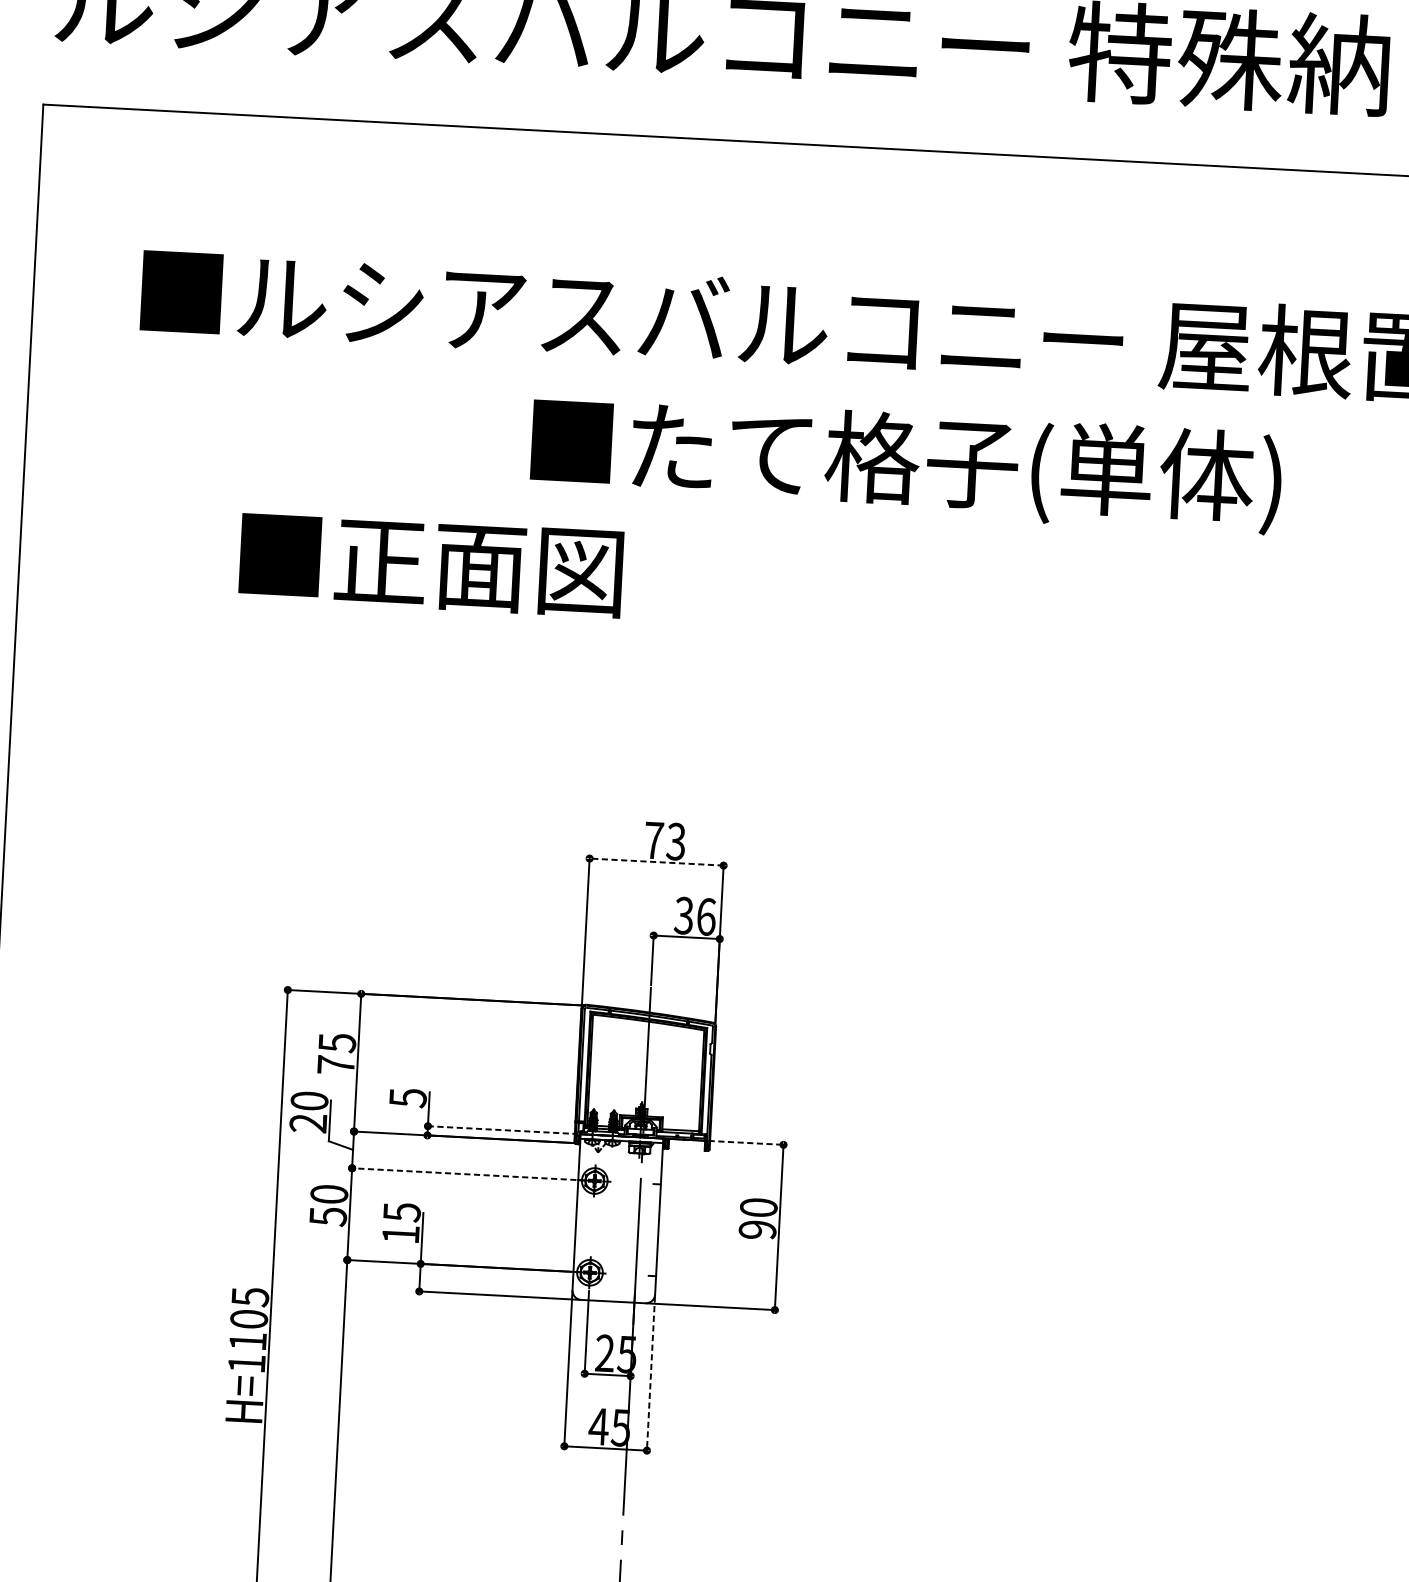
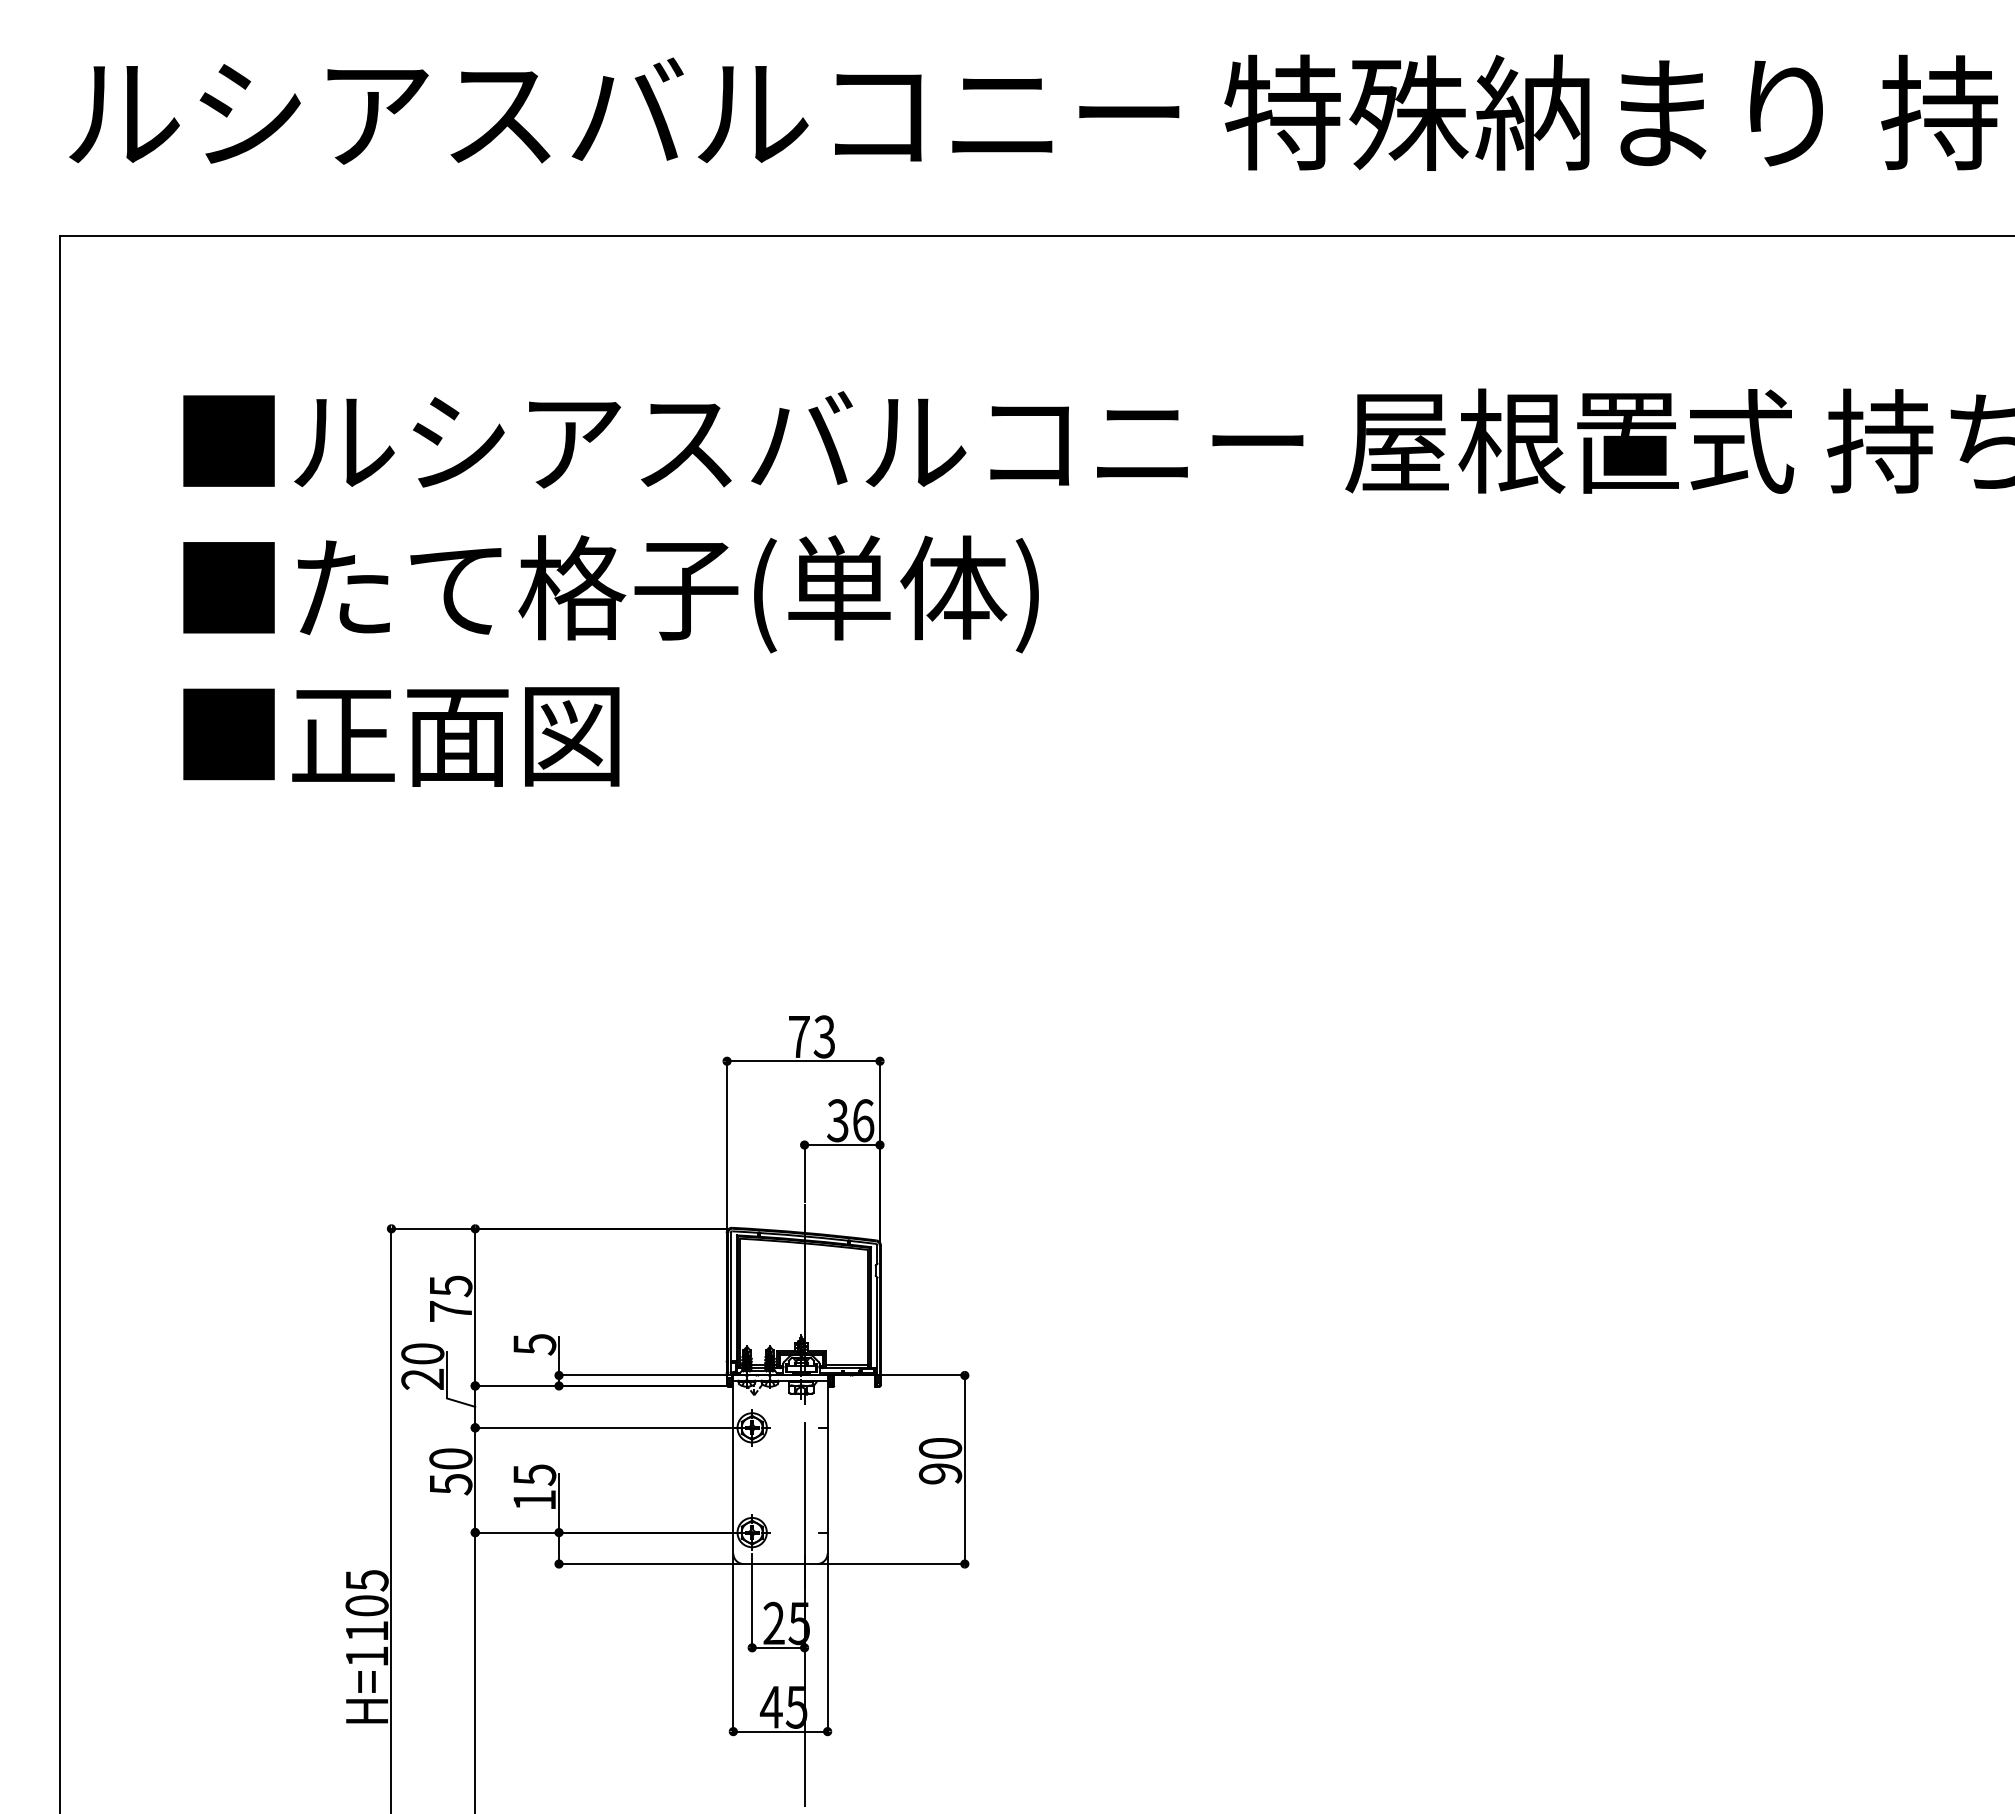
text: (905, 465) -> (610, 594), moved
text: (431, 564) -> (401, 736), moved
line: (656, 862) -> (803, 1061), dashed -> solid
line: (501, 1130) -> (643, 1375), dashed -> solid
line: (747, 1142) -> (923, 1375), dashed -> solid
line: (462, 1173) -> (601, 1427), dashed -> solid
line: (650, 1375) -> (827, 1645), dashed -> solid

